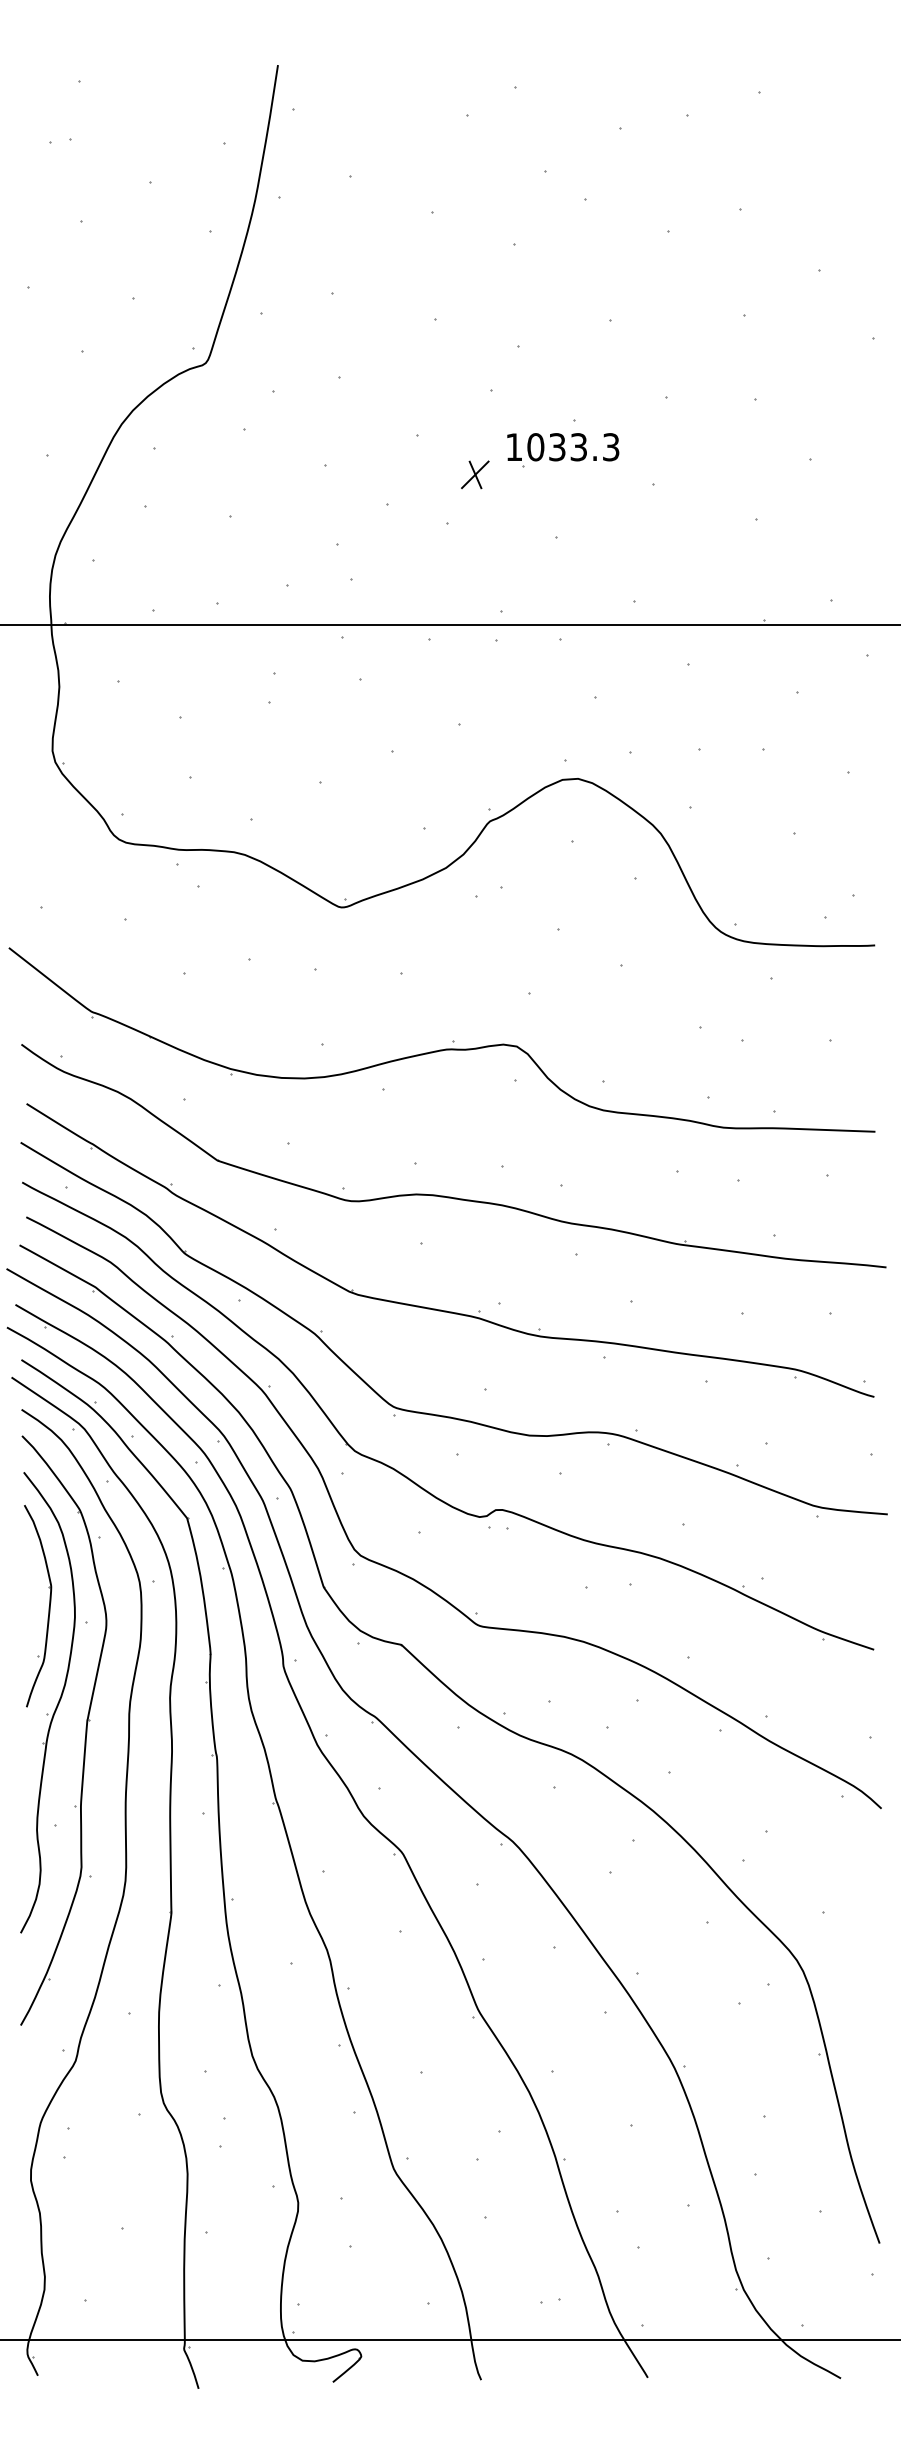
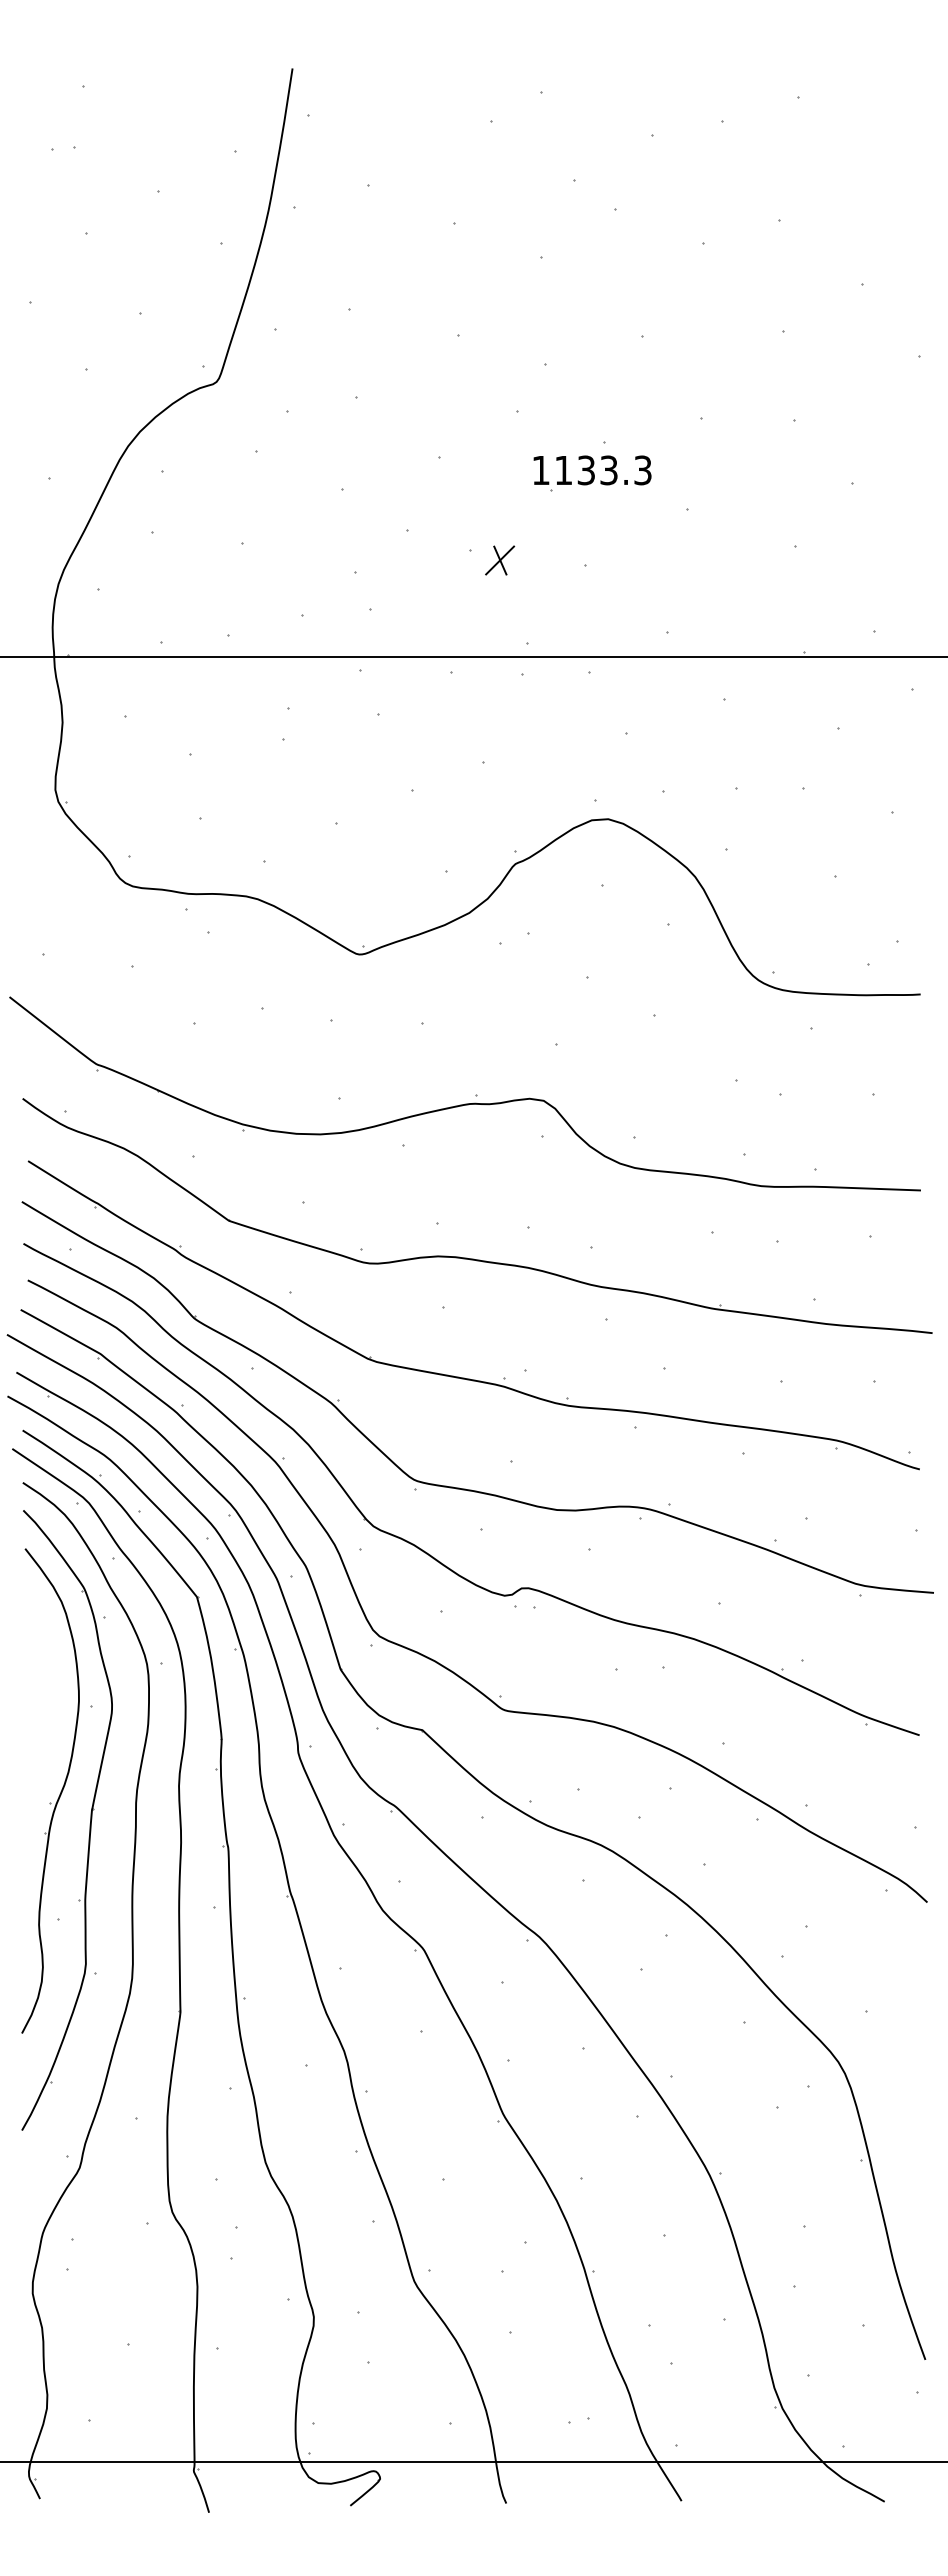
text: (535, 447) -> (563, 470), 1033.3 -> 1133.3
part: (475, 474) -> (500, 560), moved
part: (48, 1606) -> (51, 1689), removed

